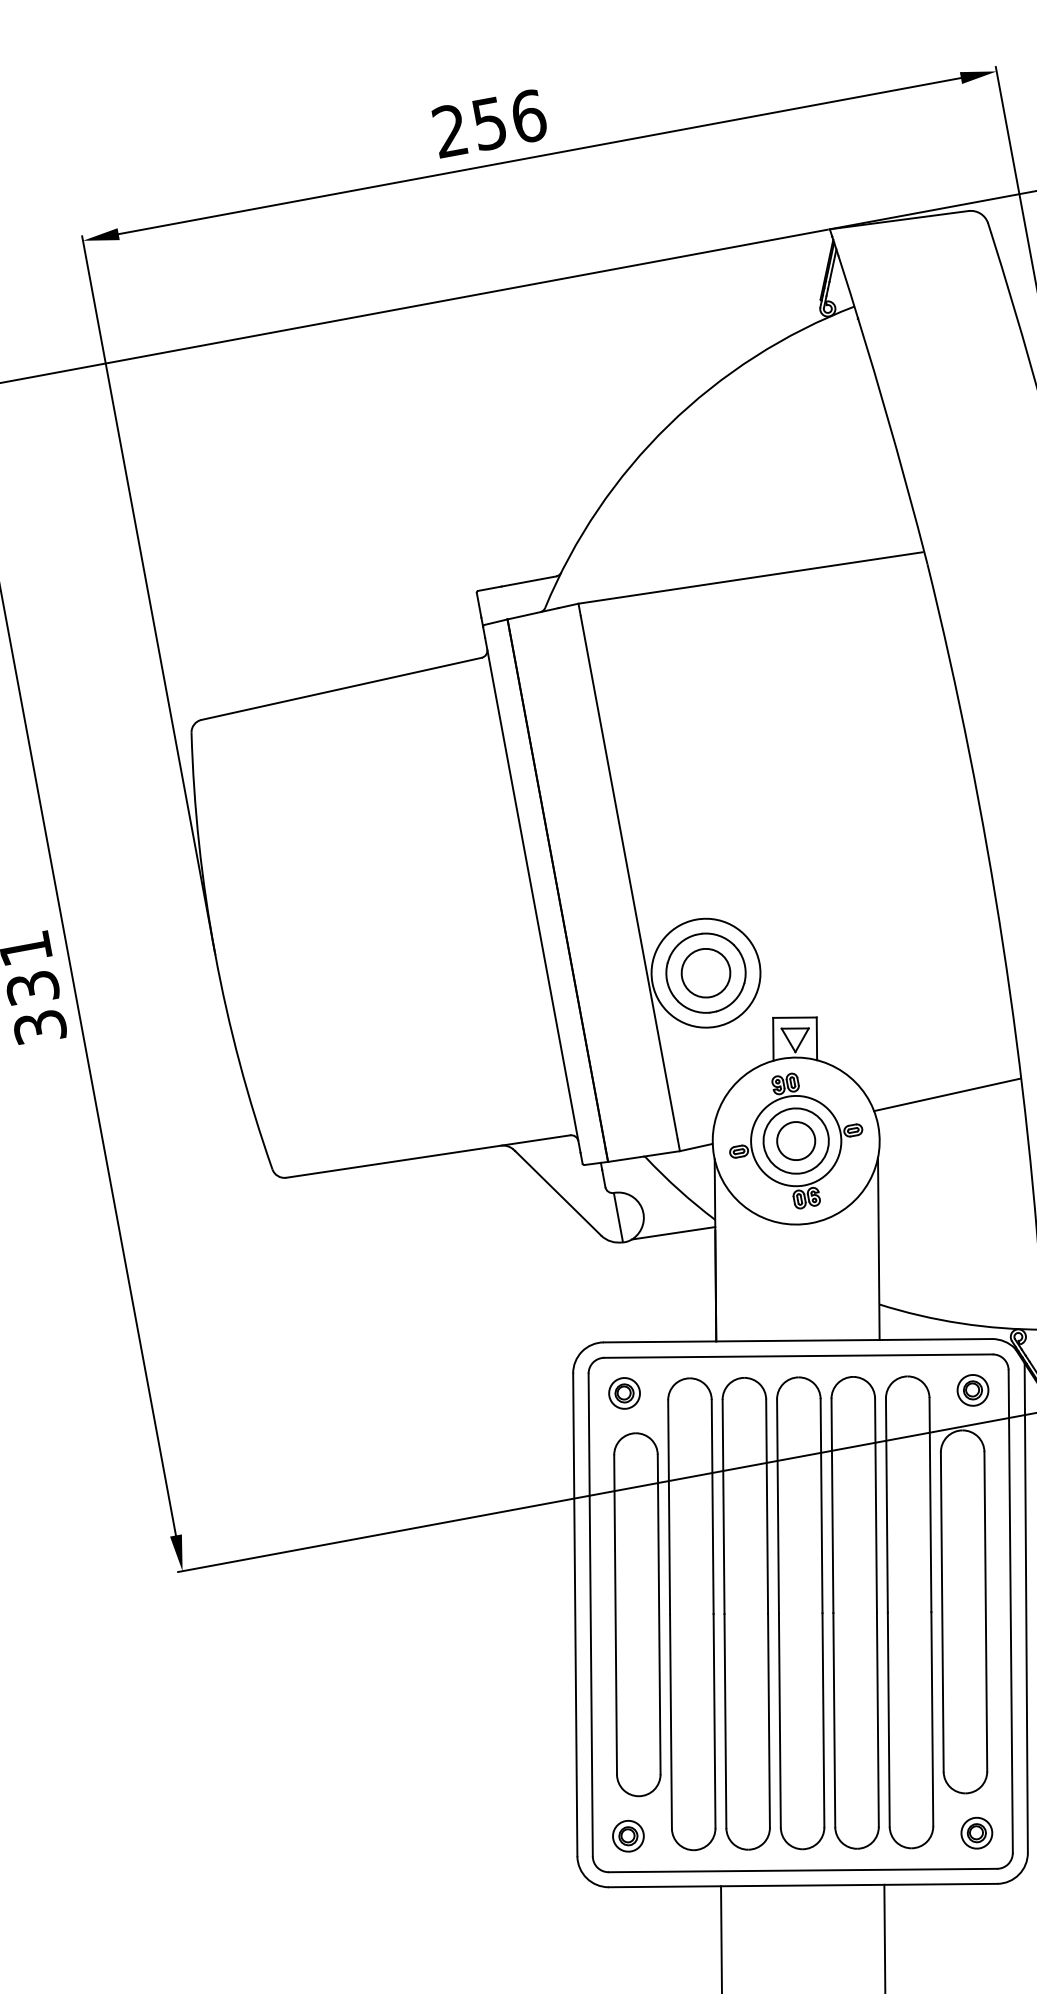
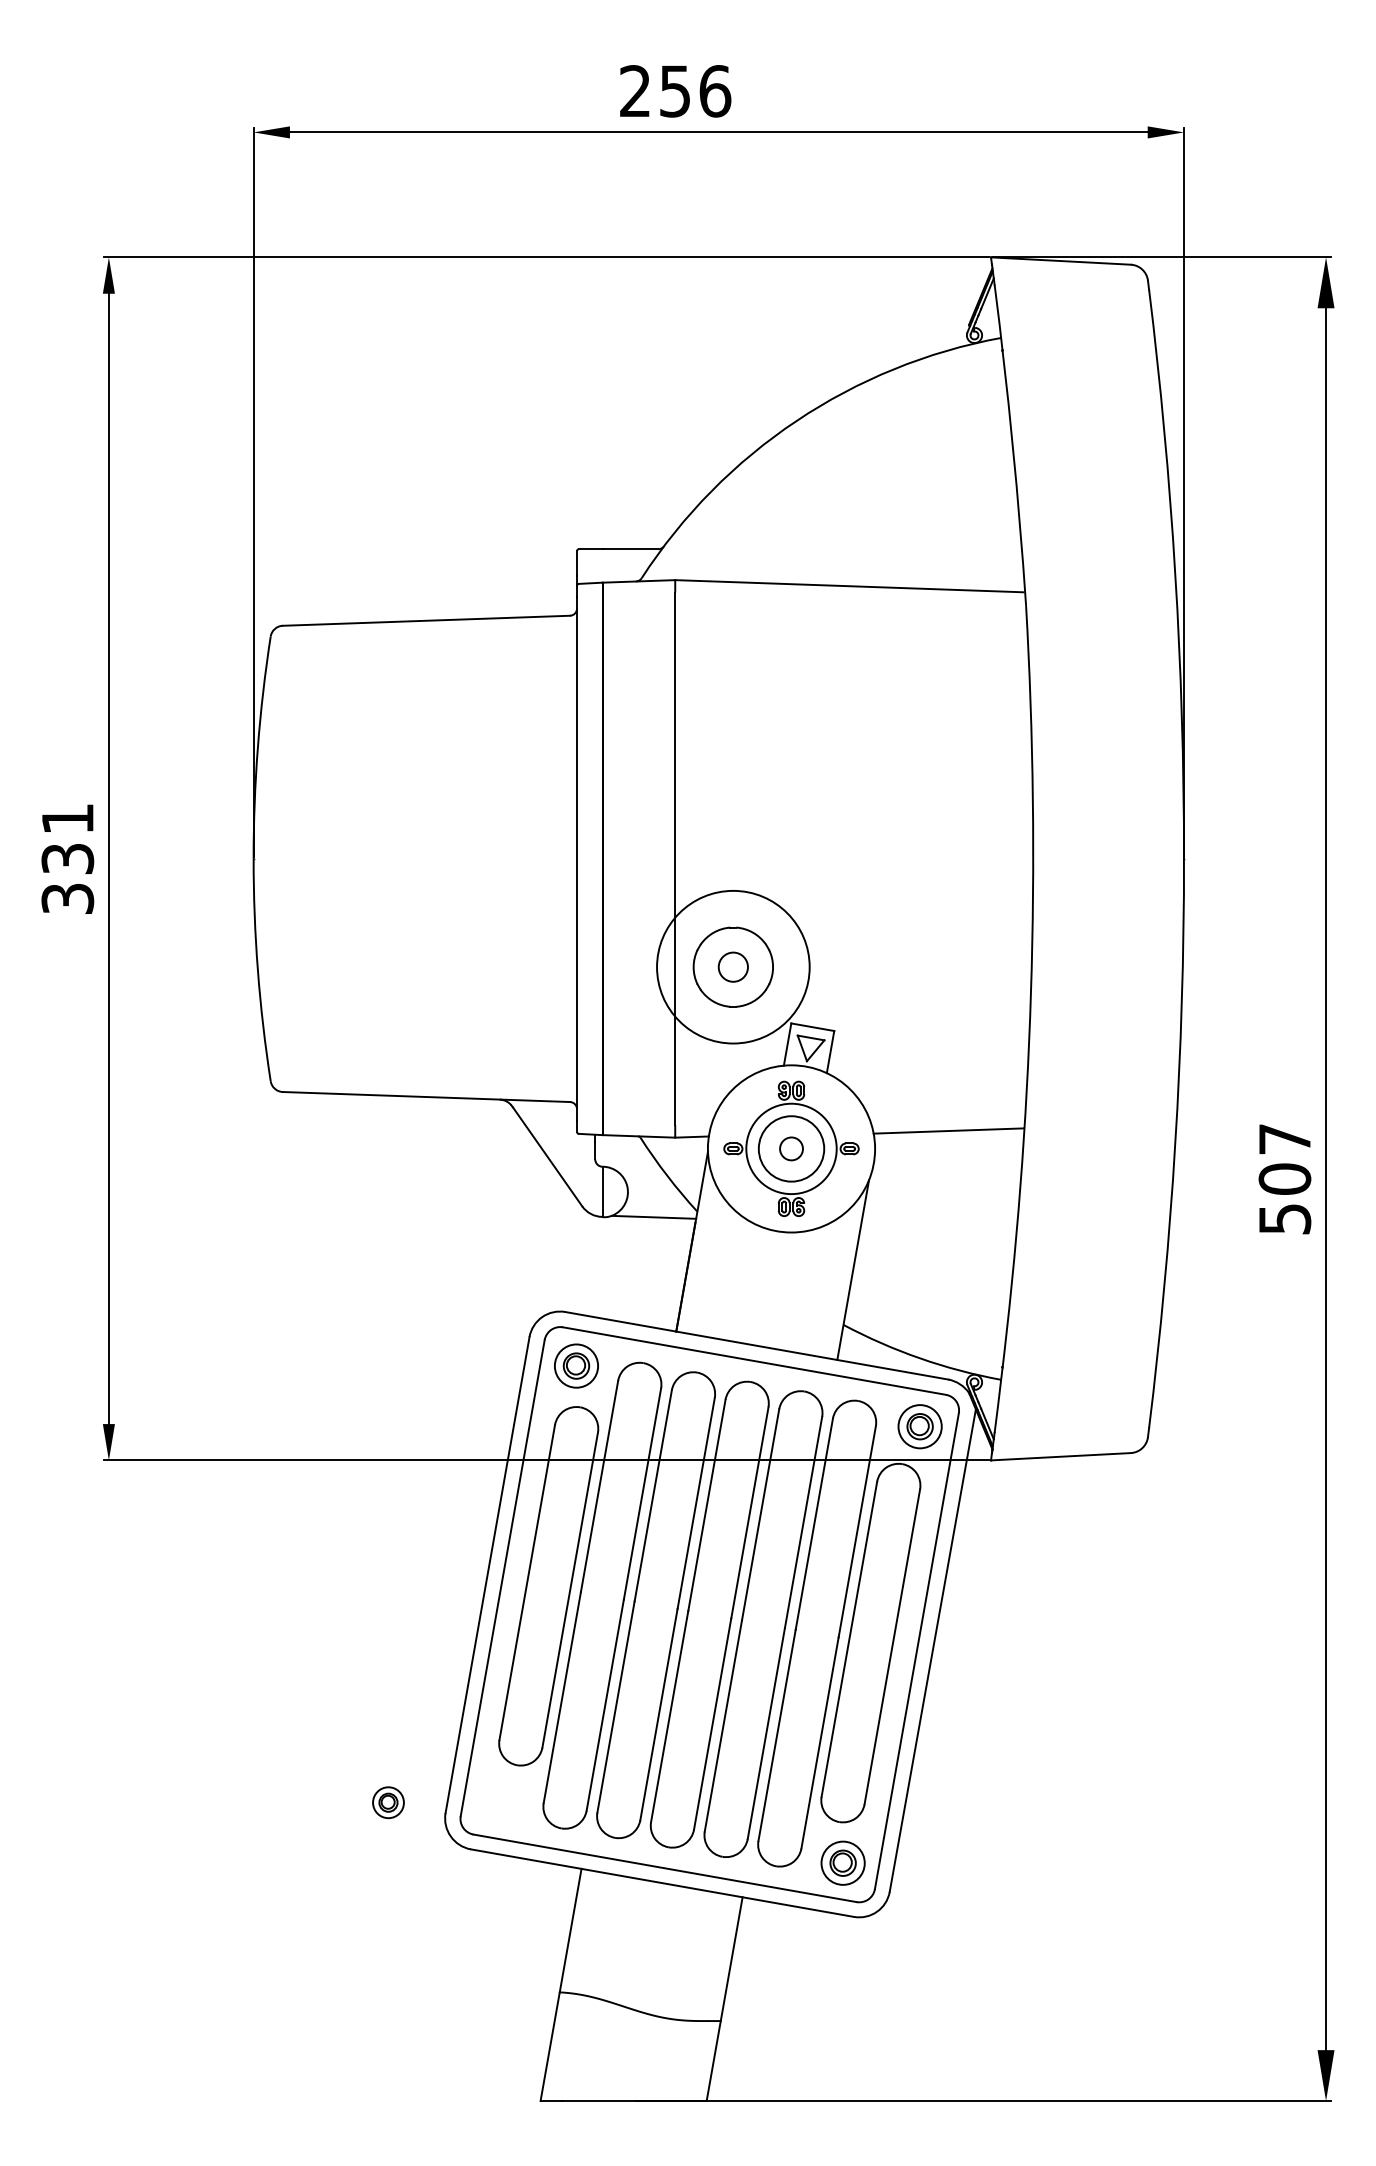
circle: (705, 972) -> (732, 966), size x1.4
circle: (706, 972) -> (733, 966), size x0.6
circle: (796, 1140) -> (791, 1148), size x0.6
part: (972, 1390) -> (919, 1426), size x1.4
part: (624, 1392) -> (576, 1365), size x1.4
part: (976, 1833) -> (842, 1863), size x1.4
part: (628, 1836) -> (388, 1802), moved

